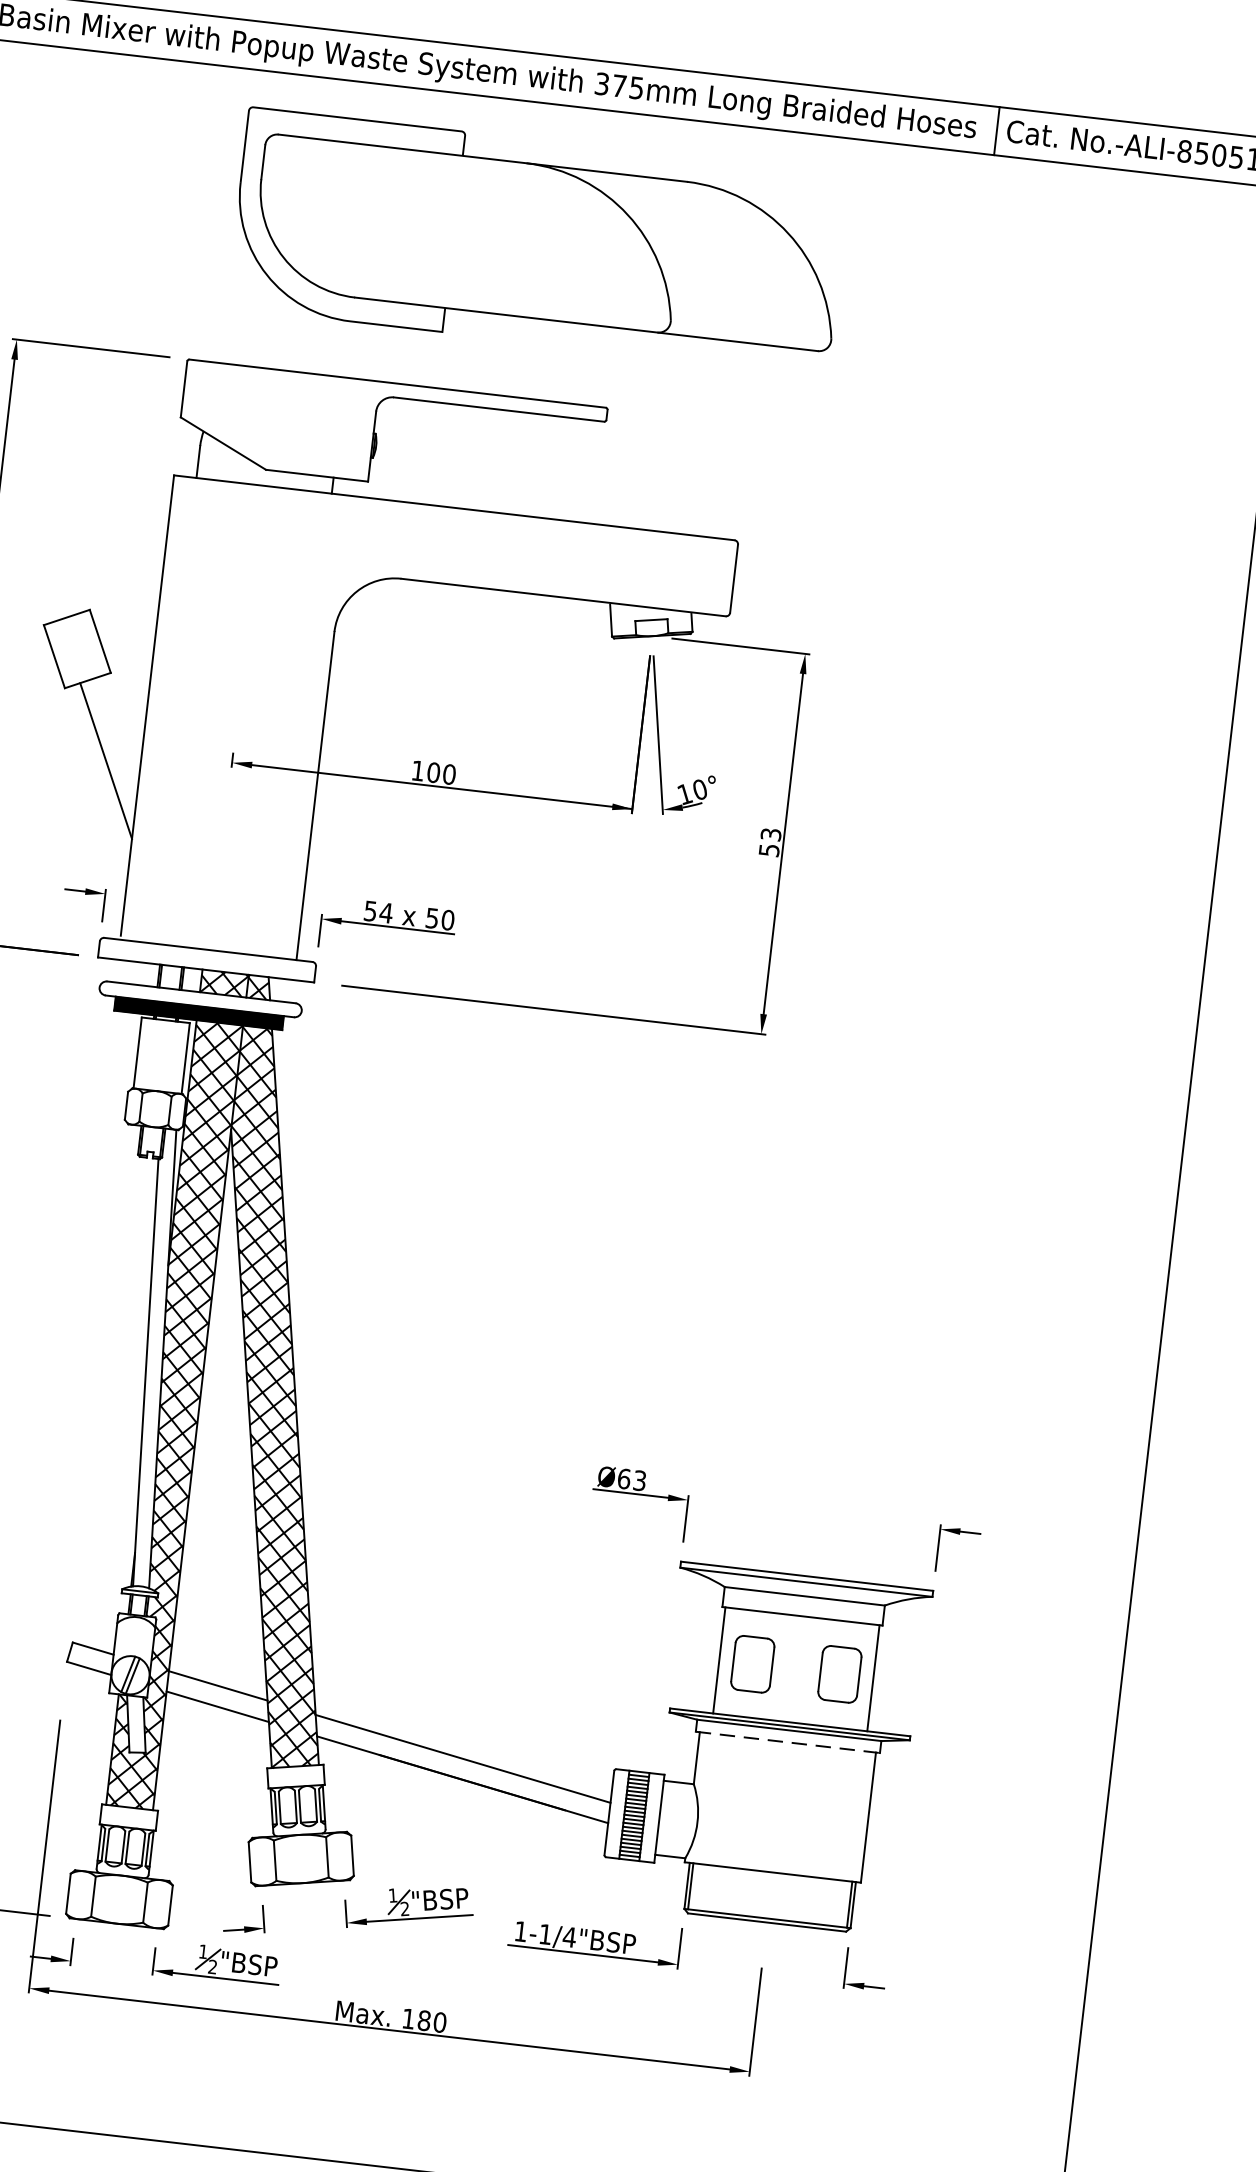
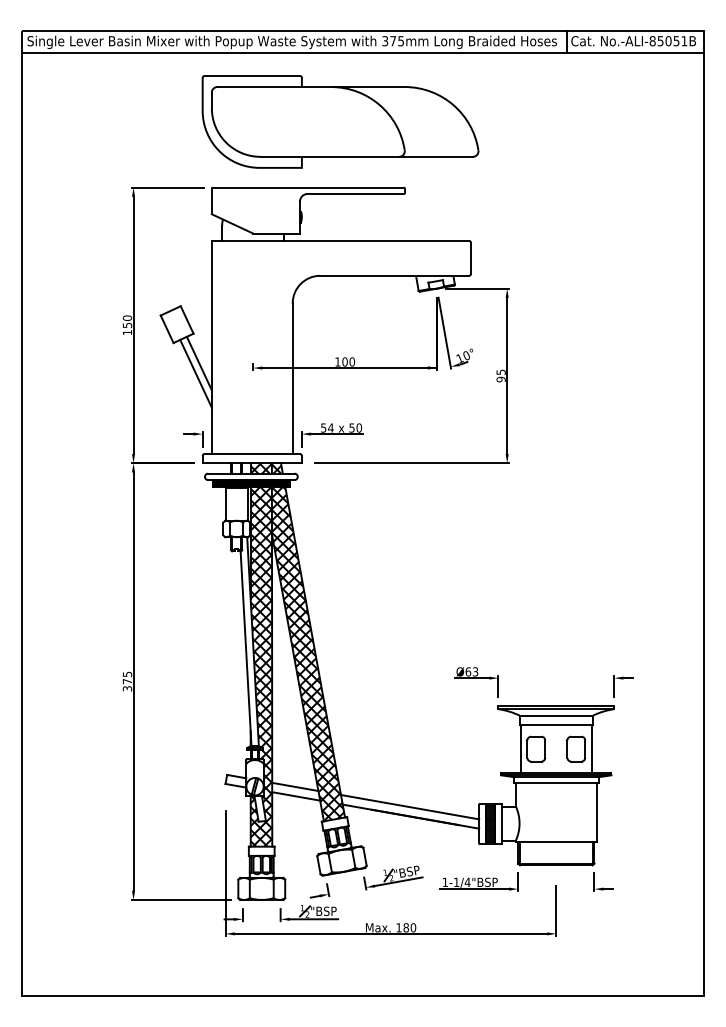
part: (538, 240) -> (340, 121), moved
line: (114, 739) -> (198, 363), added
text: (768, 841) -> (500, 375), 53 -> 95
line: (788, 1742) -> (556, 782), dashed -> solid

